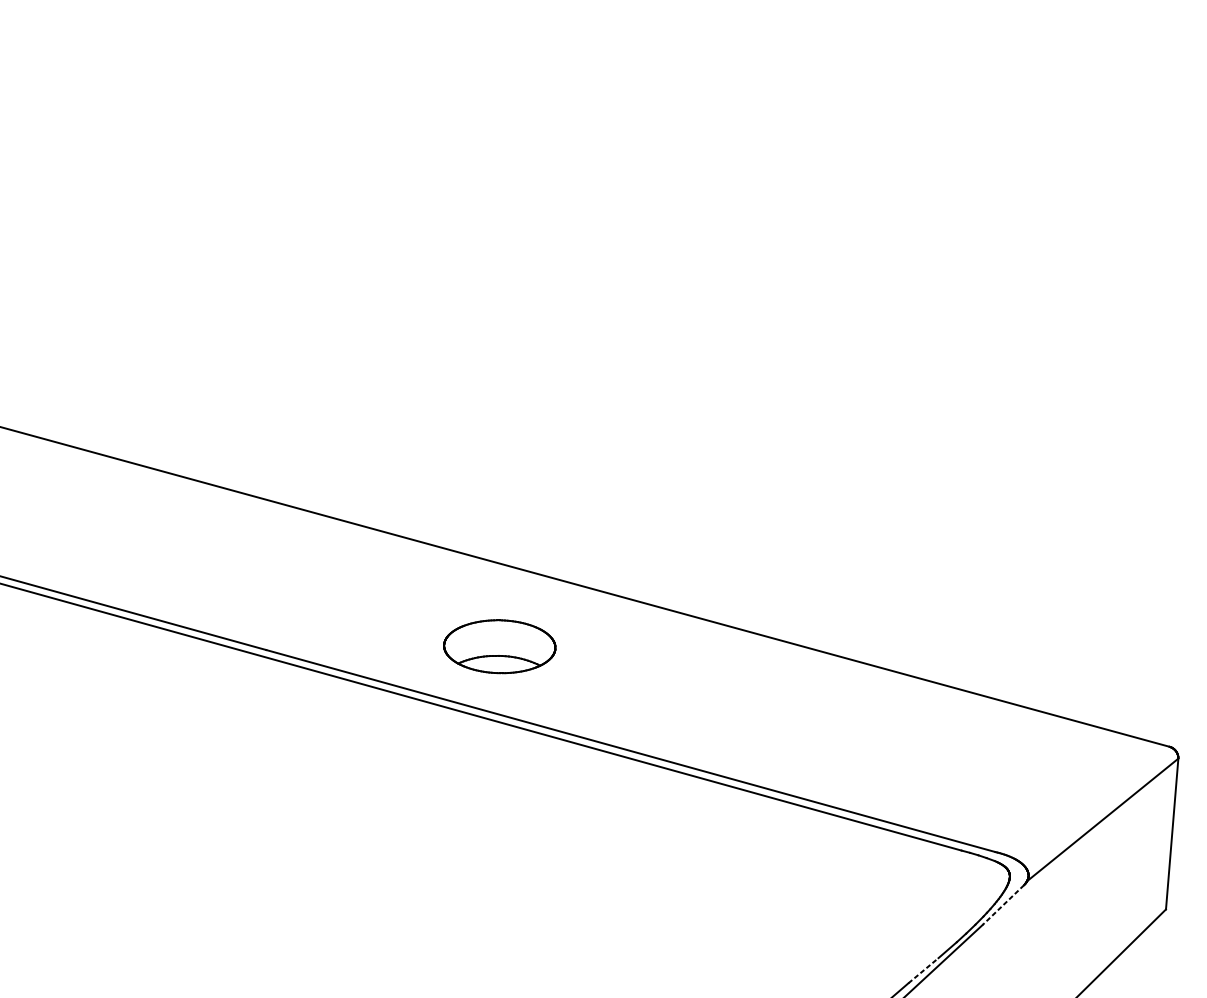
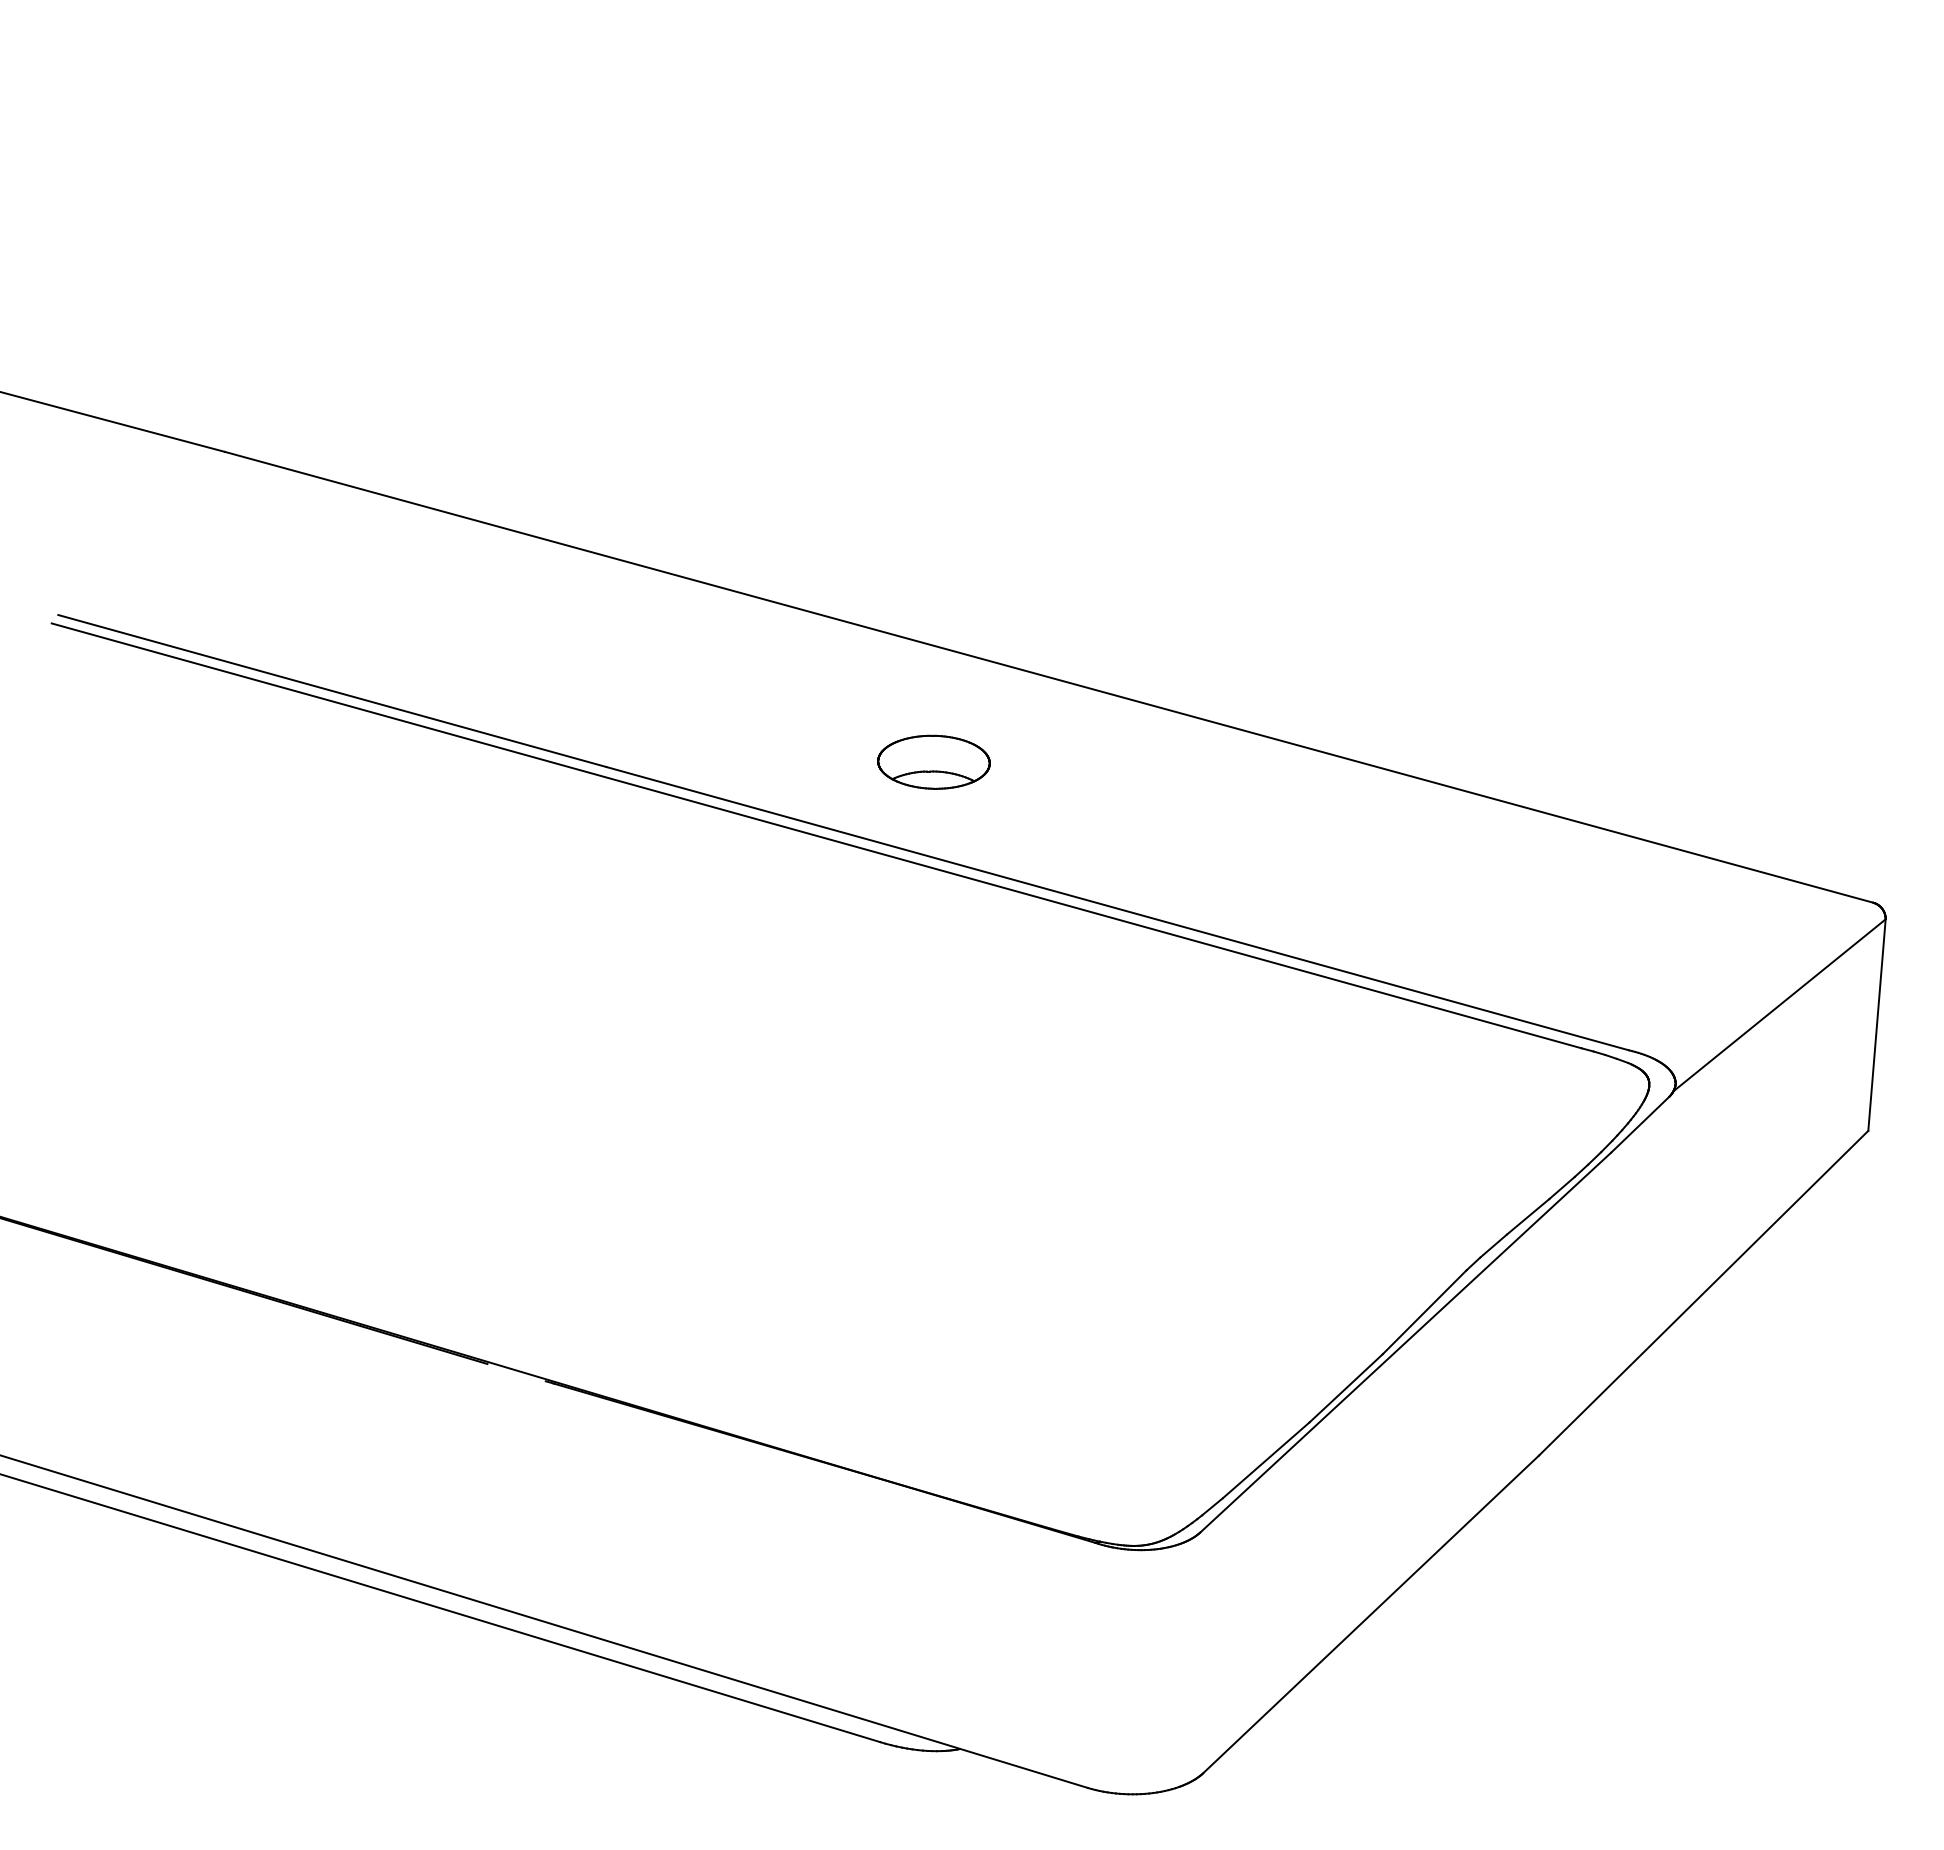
part: (499, 646) -> (933, 761), size x0.71
line: (1002, 905) -> (1639, 1125), dashed -> solid
line: (923, 970) -> (1528, 1216), dashed -> solid

